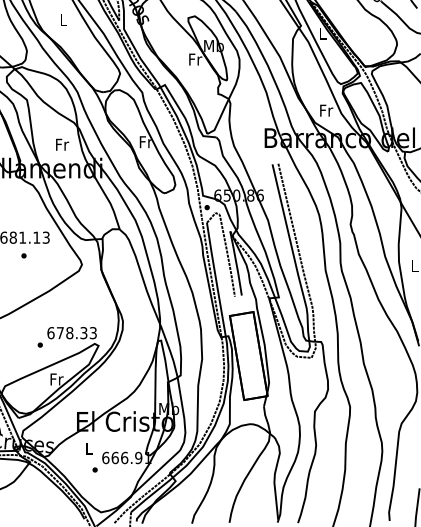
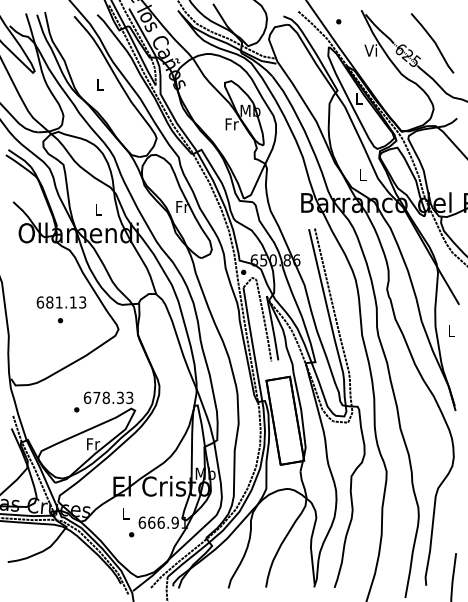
text: (325, 110) -> (362, 175), Fr -> L
text: (61, 144) -> (98, 209), Fr -> L

